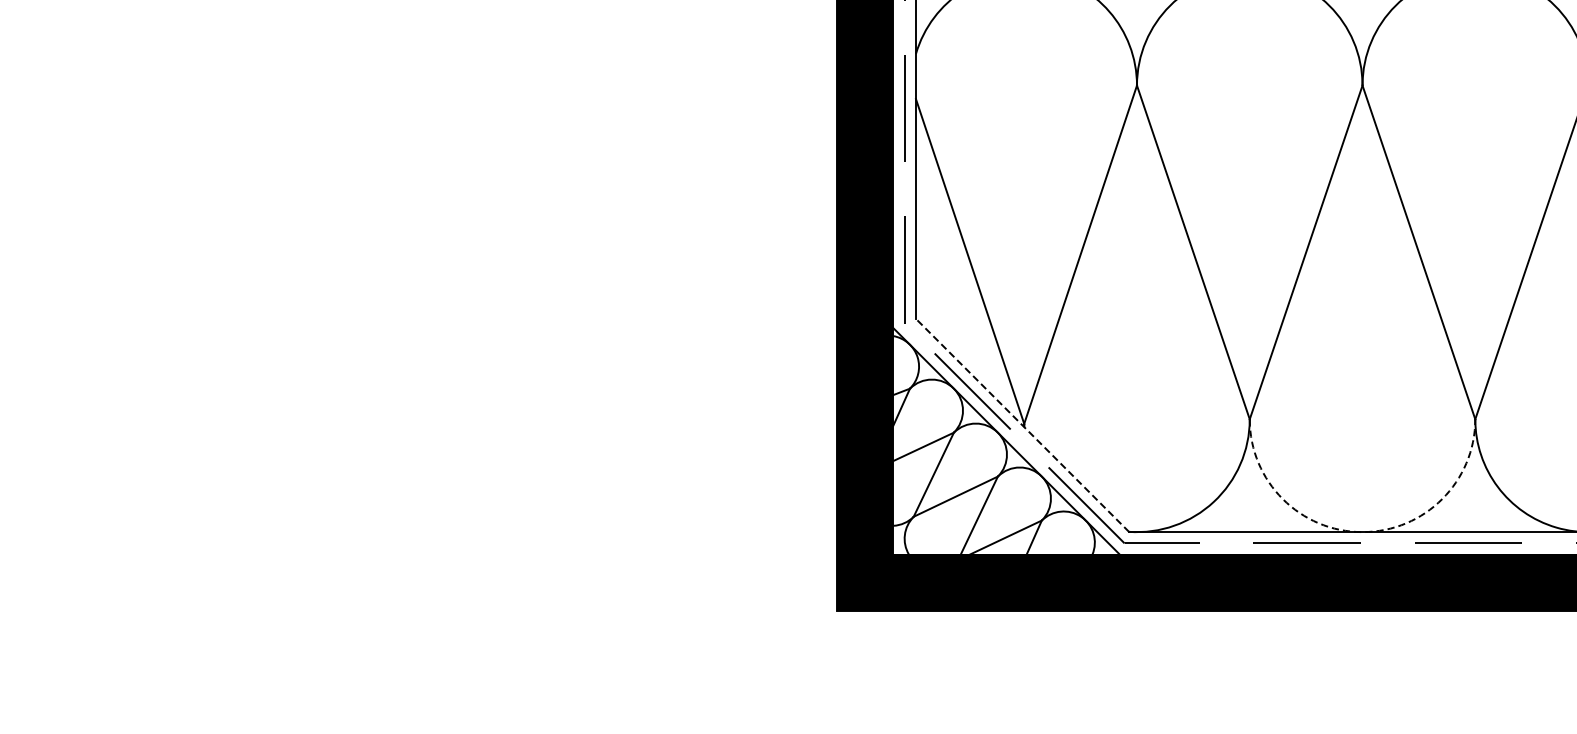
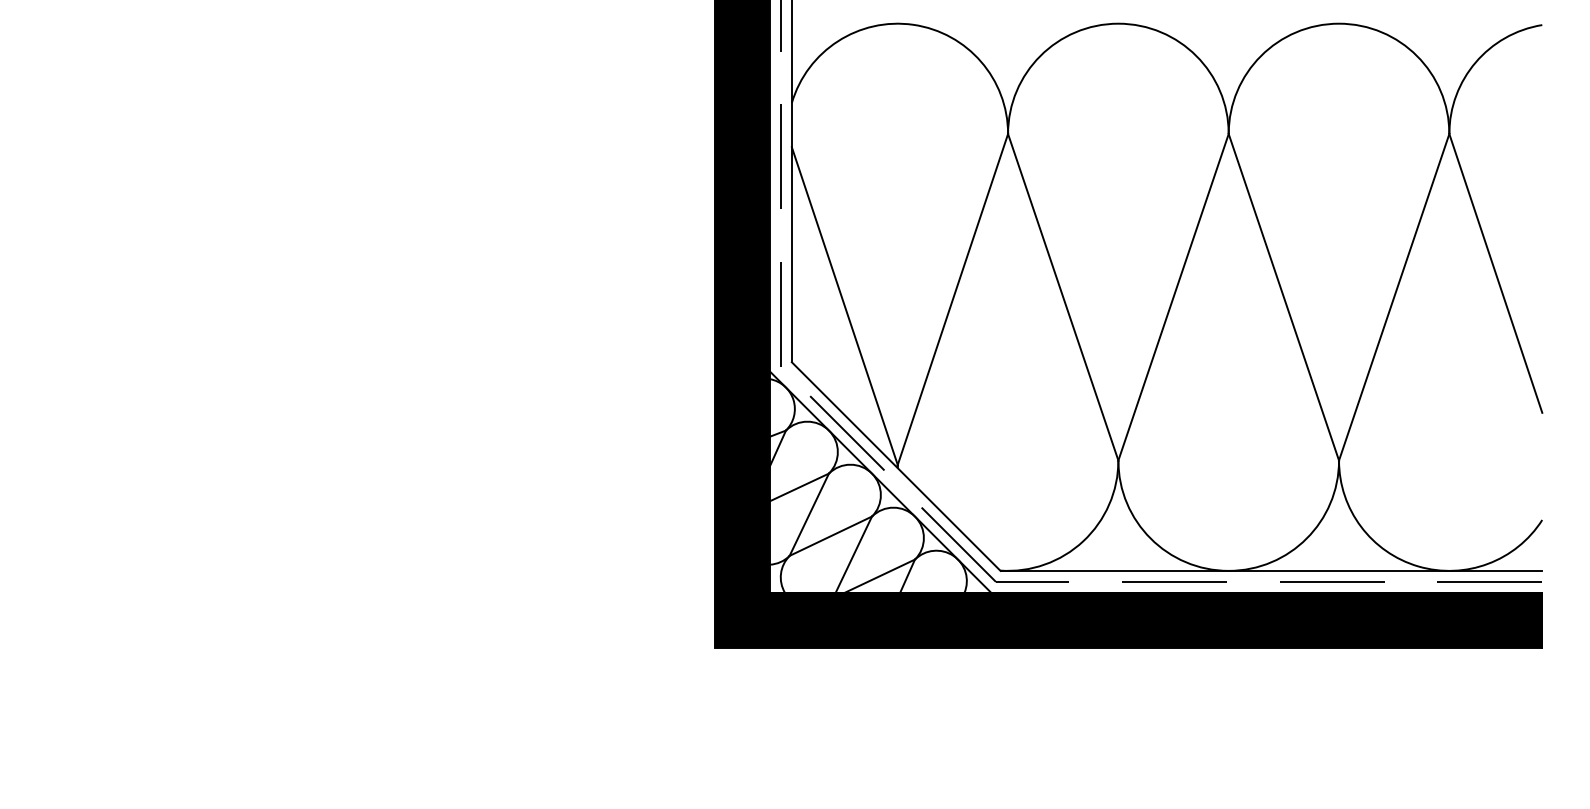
line: (1022, 425) -> (896, 466), dashed -> solid
arc: (1362, 531) -> (1228, 570), dashed -> solid

